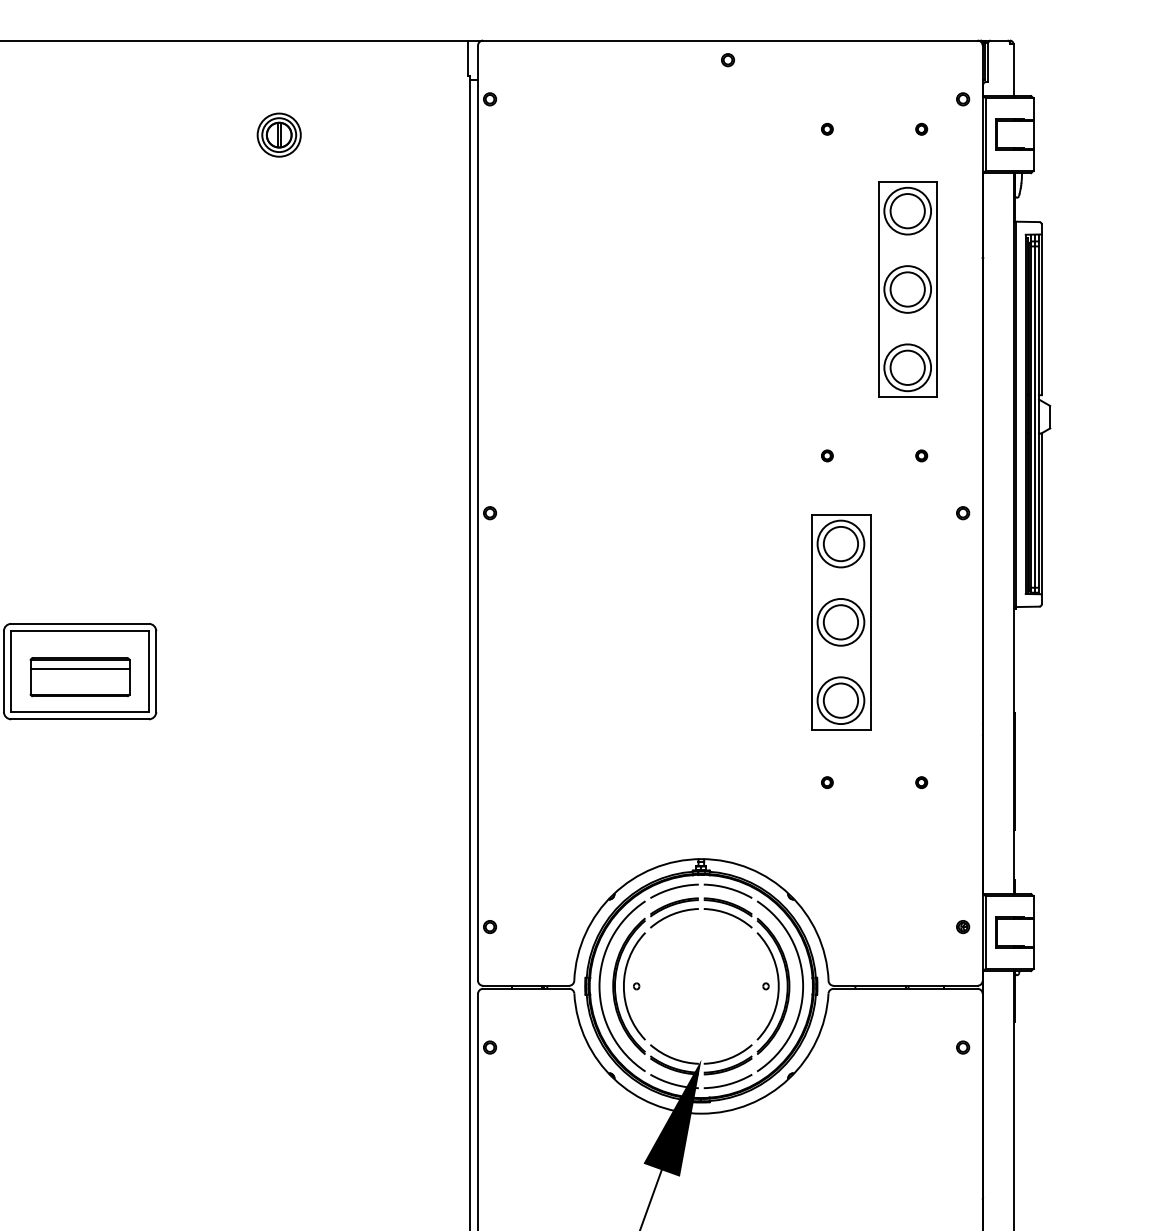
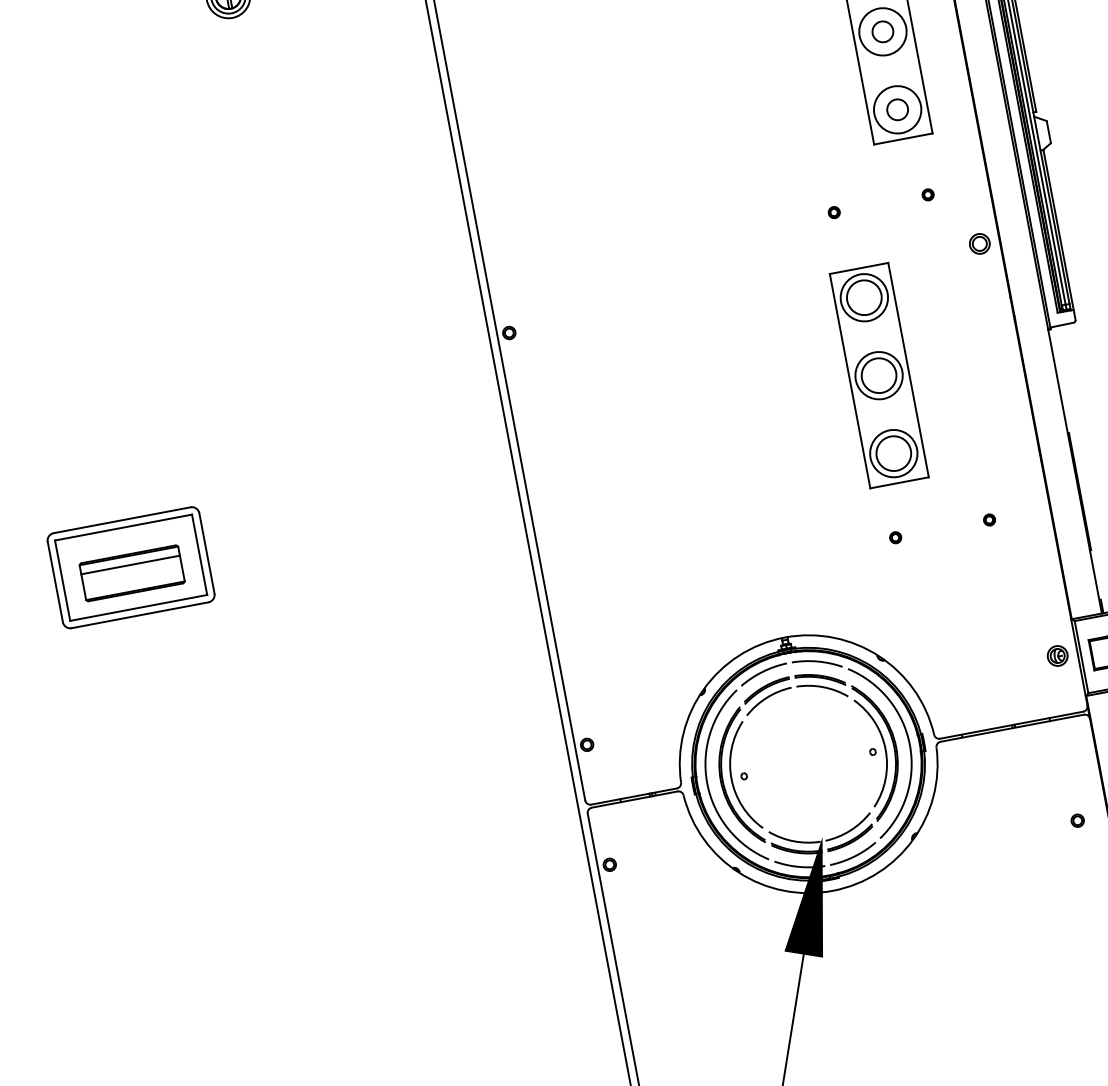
circle: (907, 289) -> (882, 31), size x0.6
circle: (907, 367) -> (897, 109), size x0.6
part: (963, 513) -> (980, 244), size x1.6
part: (963, 926) -> (1058, 655), size x1.6
part: (963, 1047) -> (1078, 820), moved

